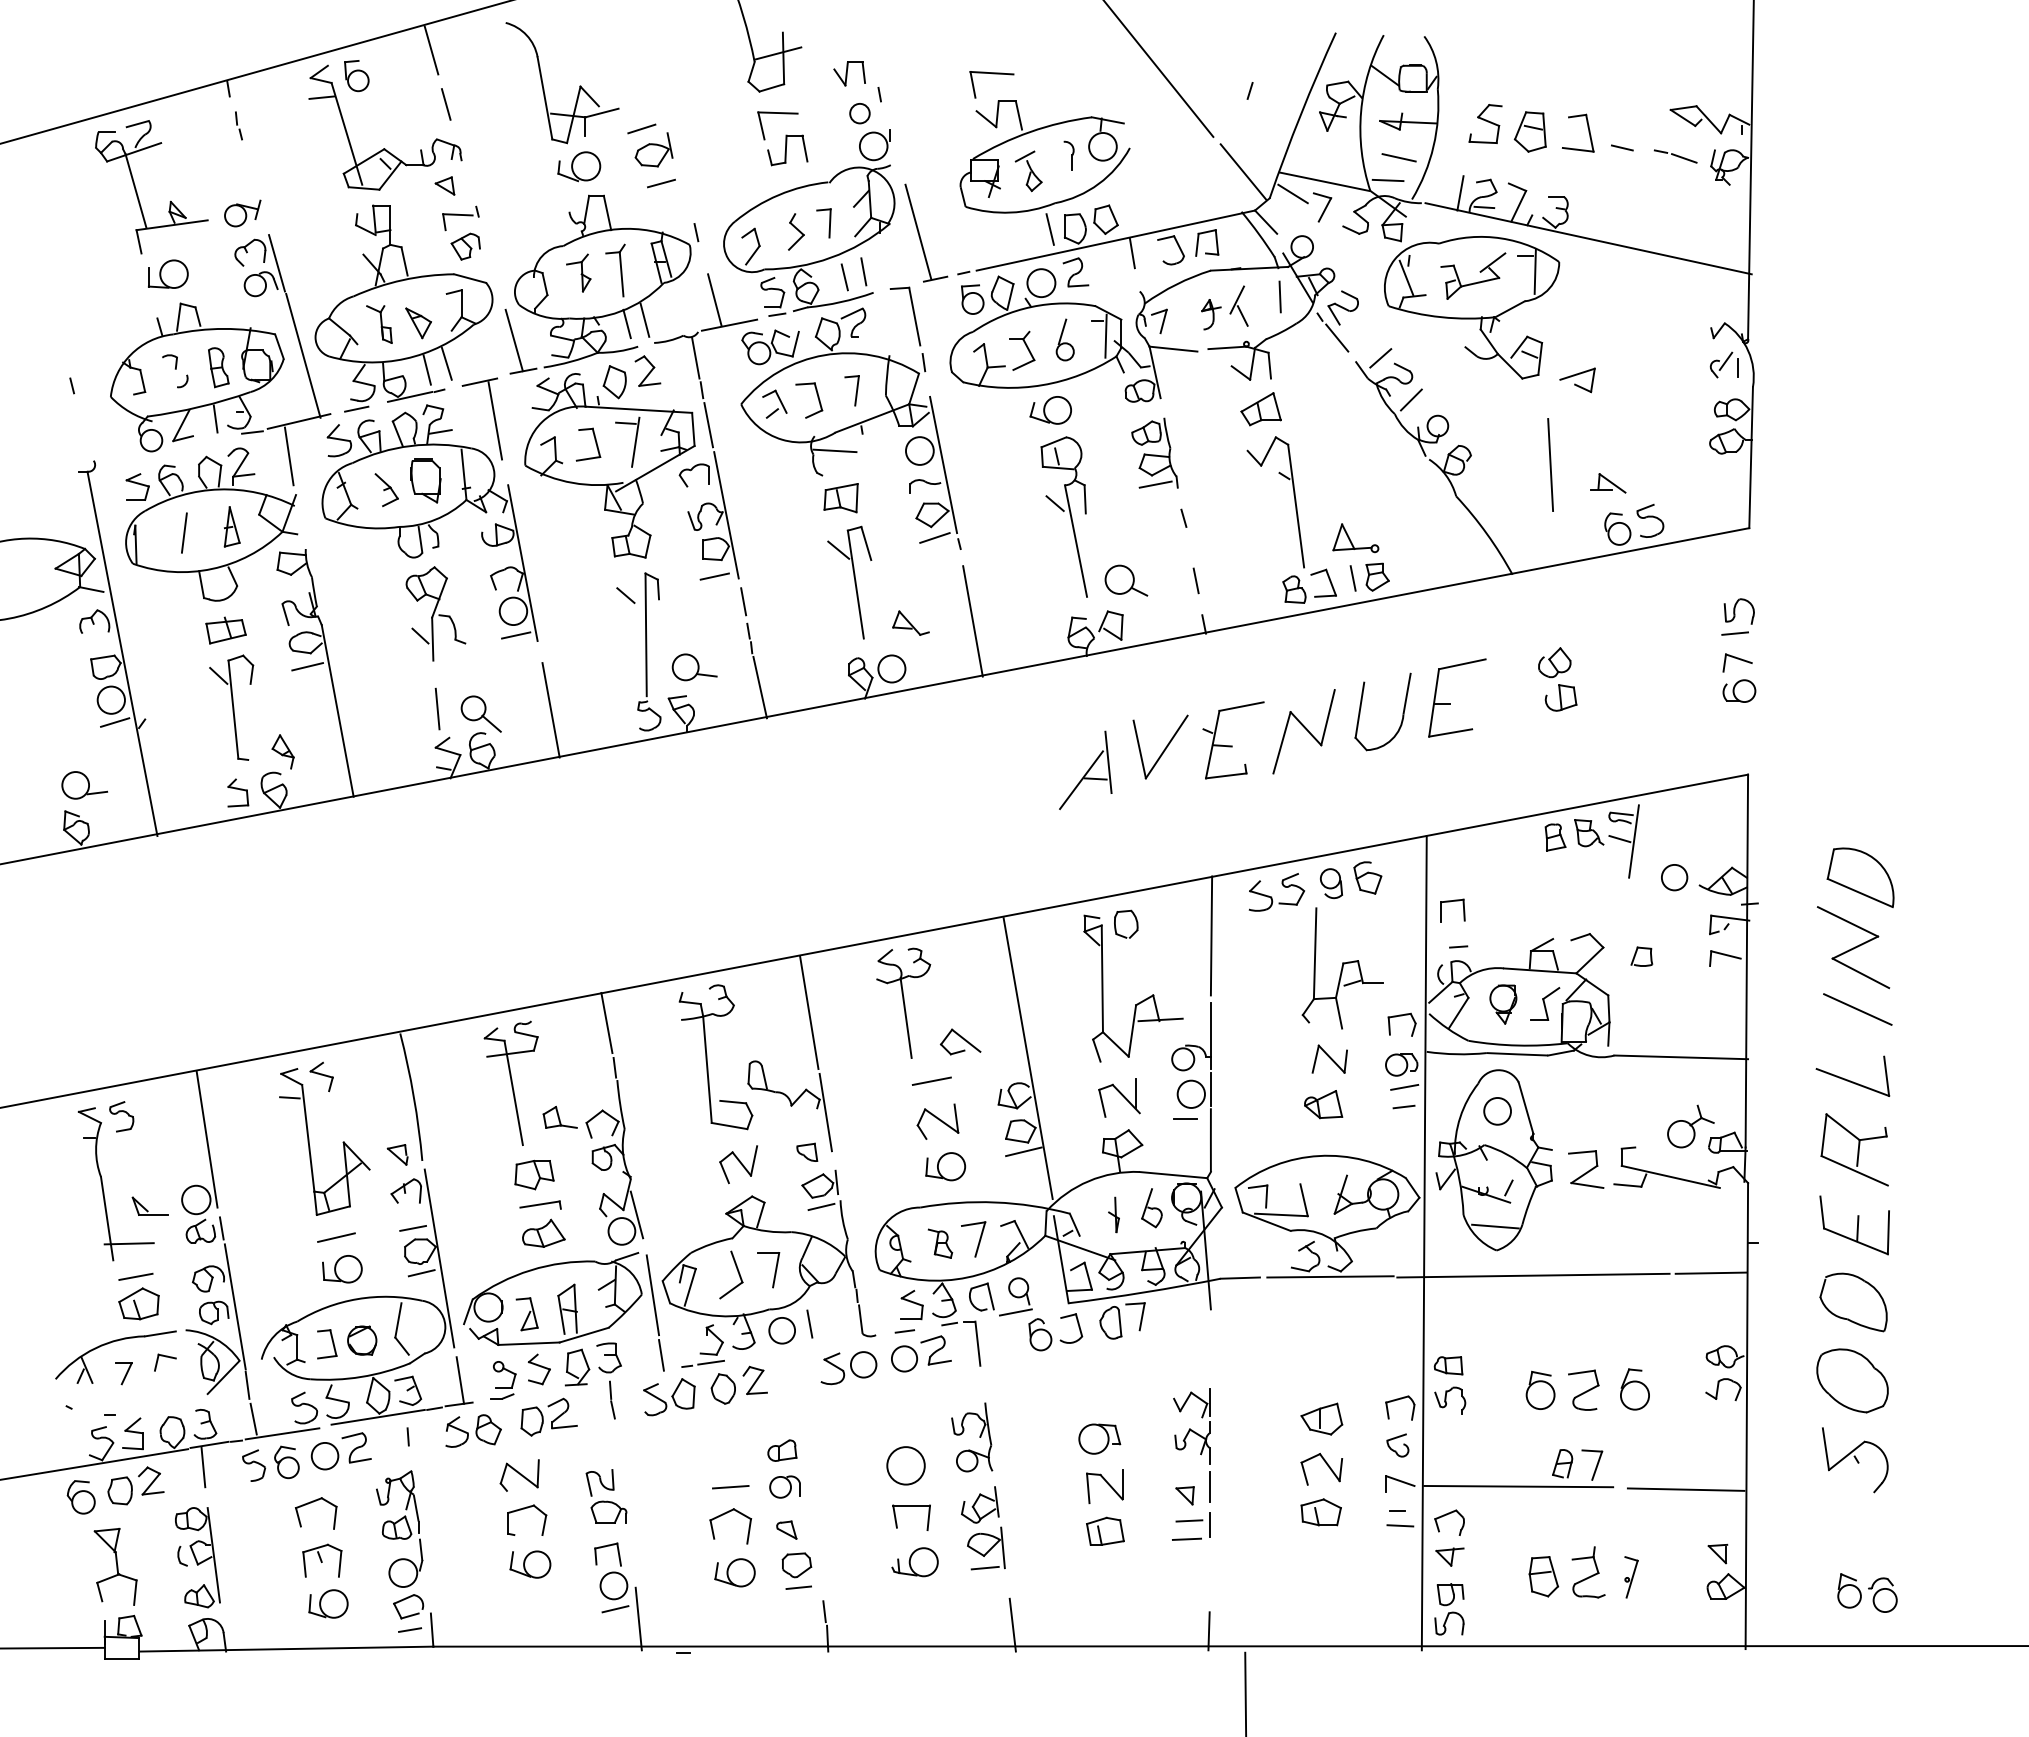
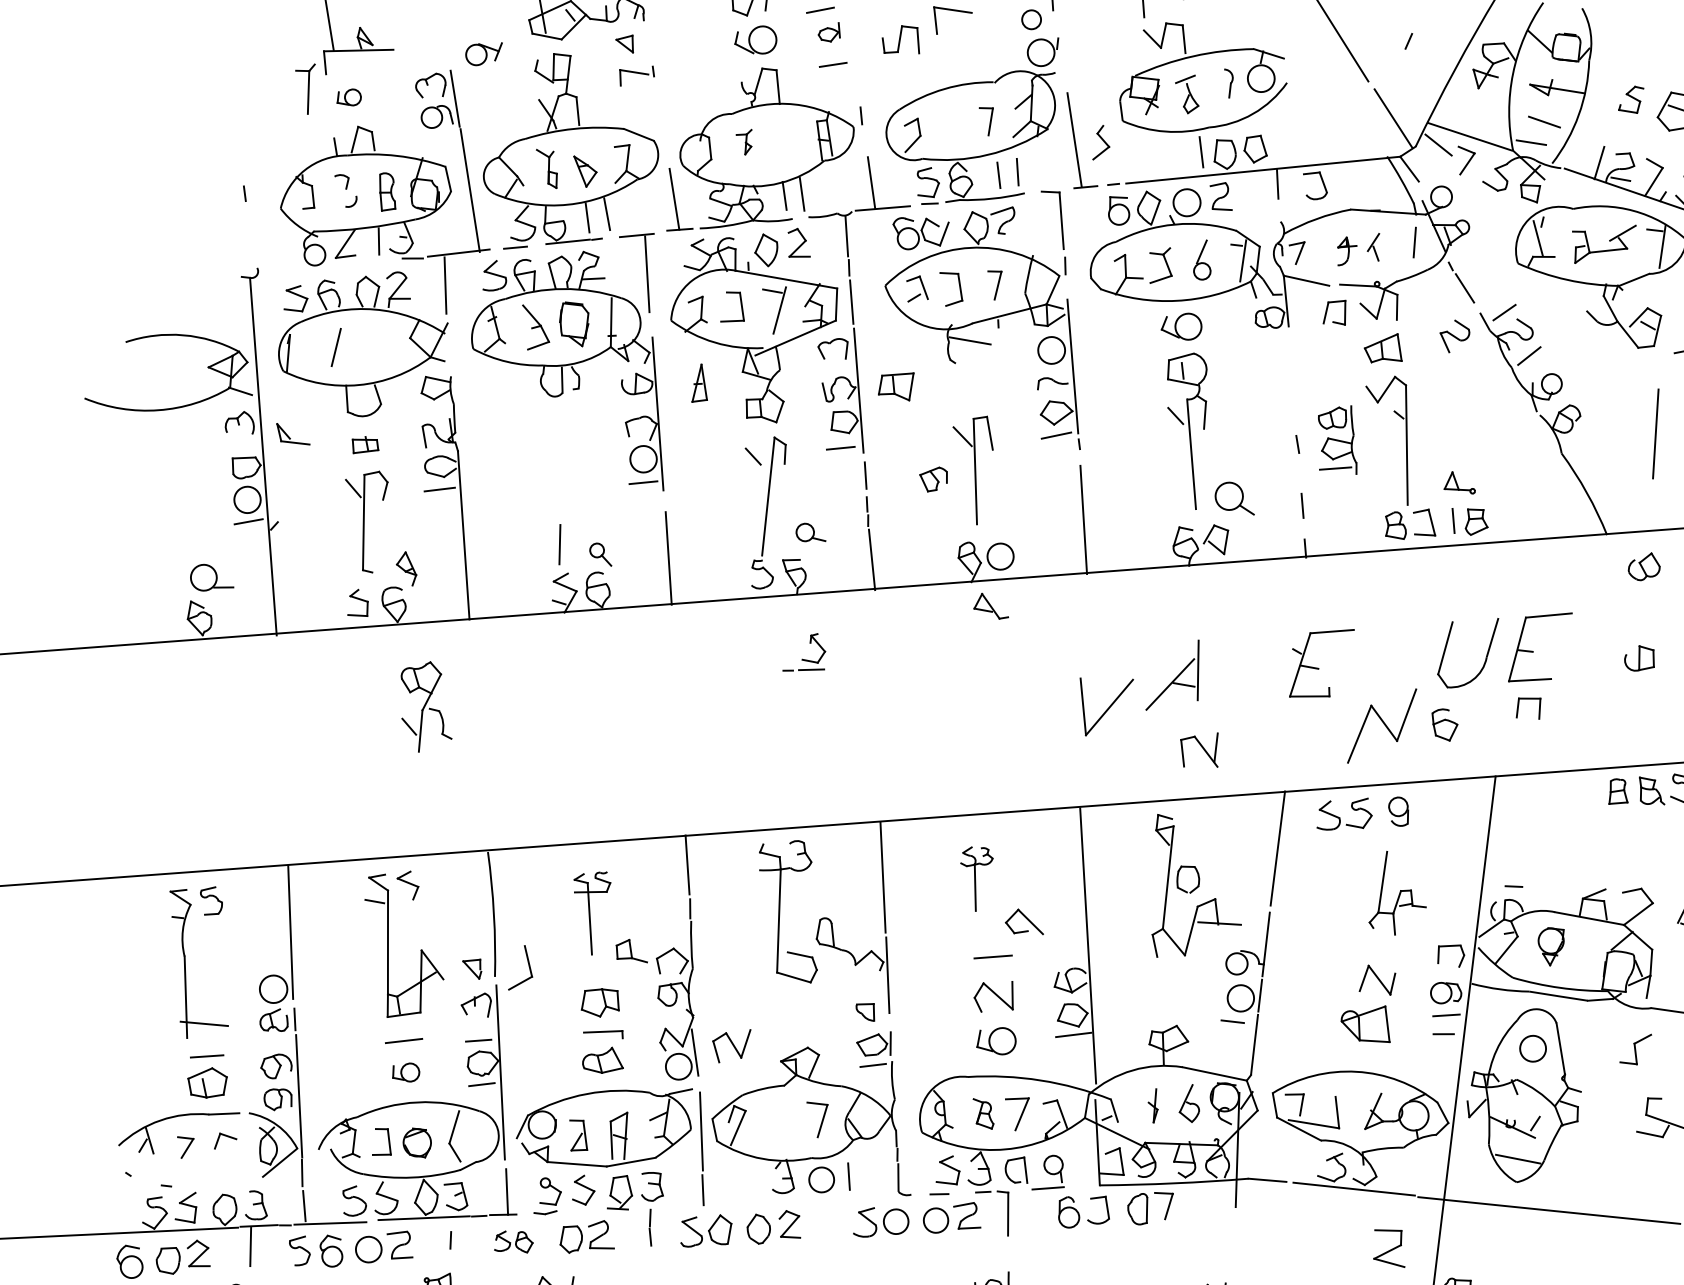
part: (1485, 123) -> (1631, 98), size x0.7
part: (653, 149) -> (829, 31), size x0.6
part: (787, 150) -> (901, 40), moved
part: (242, 213) -> (483, 53), moved
part: (796, 231) -> (1102, 142), moved
part: (1215, 239) -> (1344, 309), moved
part: (465, 246) -> (933, 479), moved
part: (615, 270) -> (303, 88), moved
part: (578, 272) -> (743, 141), size x0.7
part: (168, 273) -> (349, 96), size x0.6
part: (1238, 305) -> (1373, 246), size x0.7
part: (1342, 307) -> (1453, 336), moved
part: (1154, 452) -> (1338, 437), moved
part: (386, 490) -> (535, 329), size x1.4
part: (840, 498) -> (895, 385), moved
part: (231, 526) -> (701, 383), moved
part: (1355, 538) -> (1460, 482), size x0.7
part: (435, 613) -> (426, 706), moved
part: (910, 622) -> (991, 605), moved
part: (225, 630) -> (364, 445), size x0.7
part: (1554, 662) -> (1644, 566), moved
part: (694, 667) -> (811, 533), size x0.7
part: (480, 713) -> (600, 553), size x0.6
part: (1303, 731) -> (1381, 725), moved
part: (1160, 746) -> (1103, 706), moved
part: (1367, 877) -> (1444, 724), moved
part: (1450, 902) -> (1527, 699), moved
part: (1126, 923) -> (1188, 878), moved
part: (1342, 968) -> (1400, 894), size x0.7
part: (903, 1002) -> (974, 878), size x0.6
part: (1545, 1003) -> (1636, 1048), moved
part: (510, 1082) -> (588, 911), size x0.7
part: (1119, 1097) -> (1199, 749), moved
part: (1323, 1104) -> (1366, 1022), size x1.4
part: (738, 1164) -> (730, 1045), moved
part: (1586, 1169) -> (1390, 1247), moved
part: (149, 1205) -> (292, 433), moved
part: (342, 1269) -> (406, 1072), size x0.7
part: (737, 1272) -> (528, 966), moved
part: (702, 1352) -> (804, 659), moved
part: (473, 1430) -> (514, 1241), size x0.7

